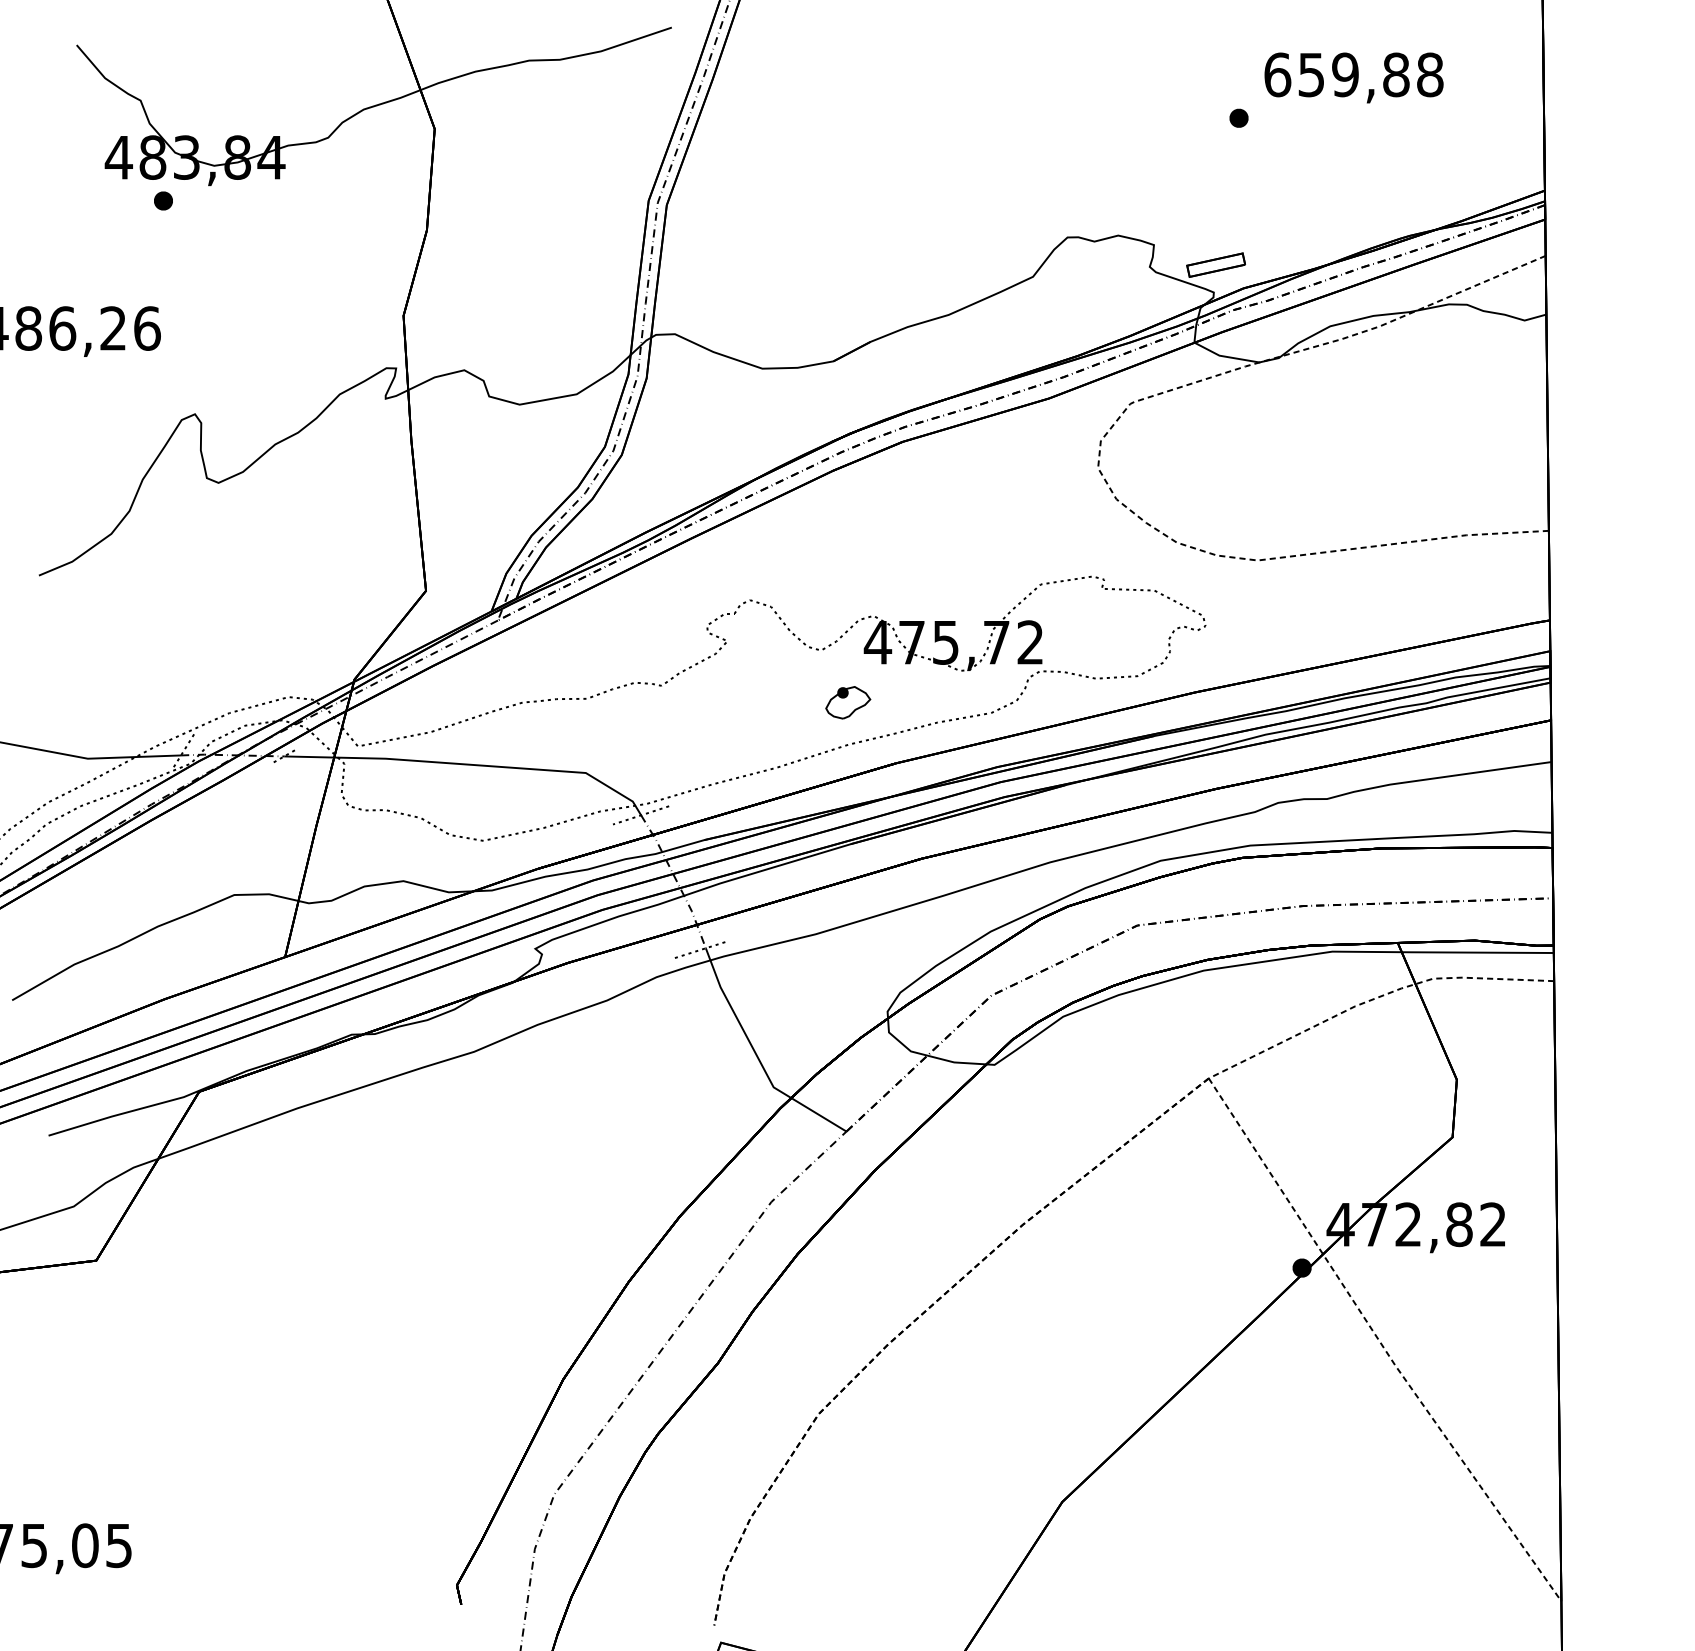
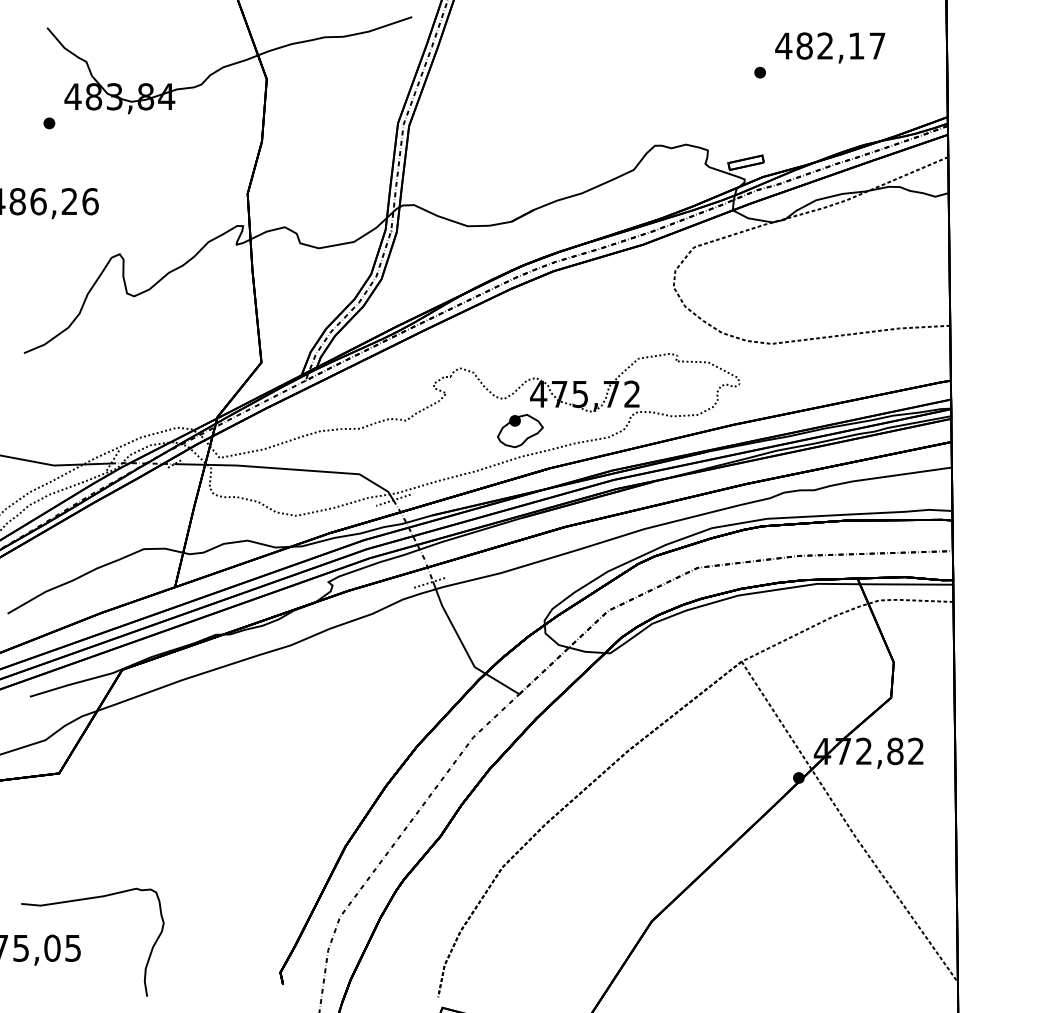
text: (1353, 73) -> (830, 45), 659,88 -> 482,17
part: (163, 201) -> (49, 123), moved
part: (848, 703) -> (520, 431), size x1.67
curve: (135, 1467) -> (83, 900), added

